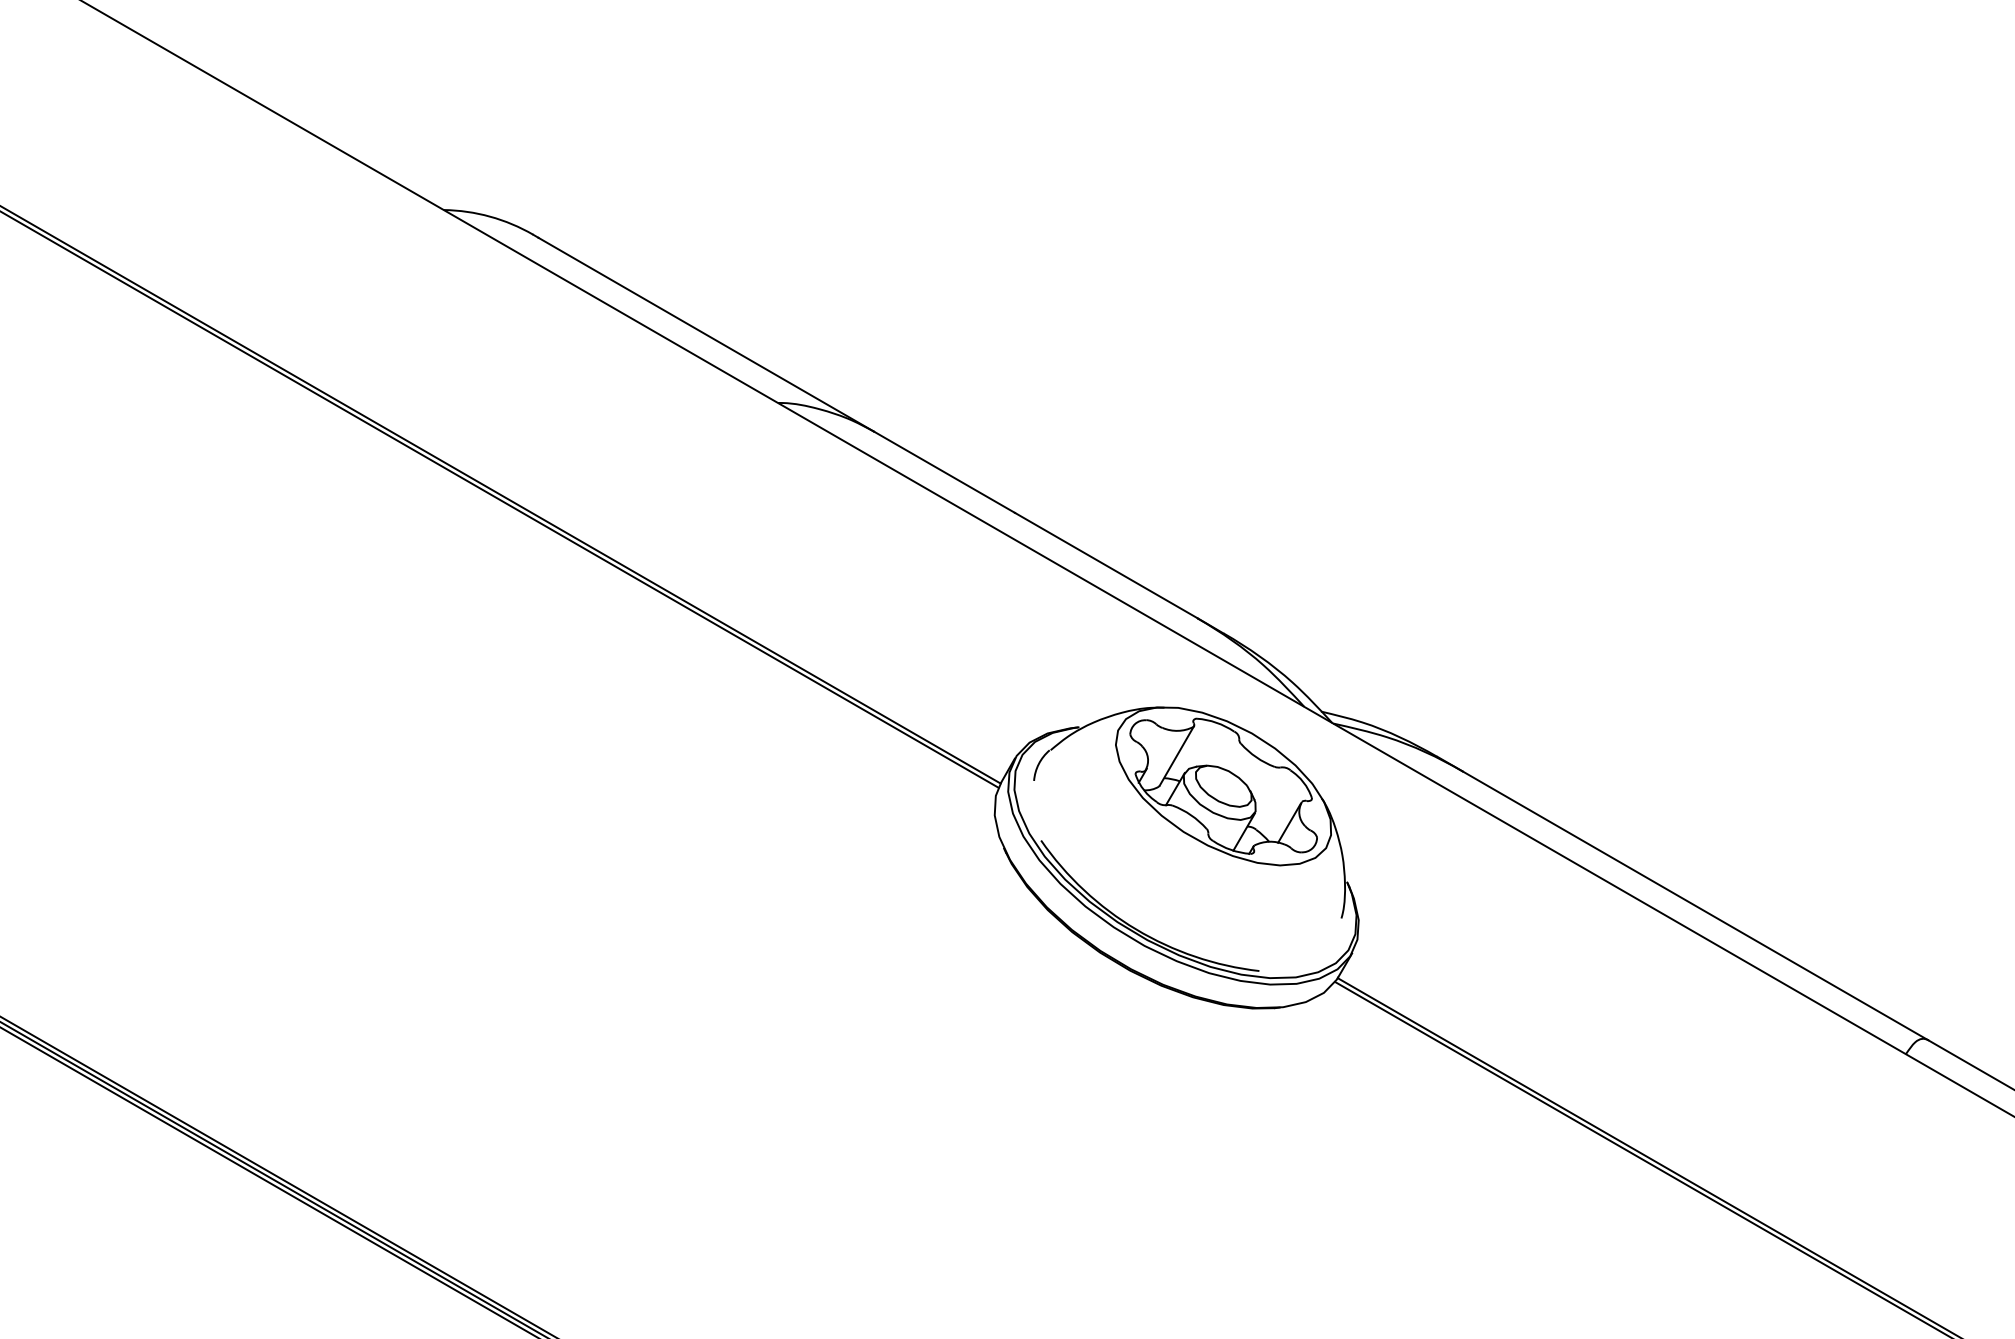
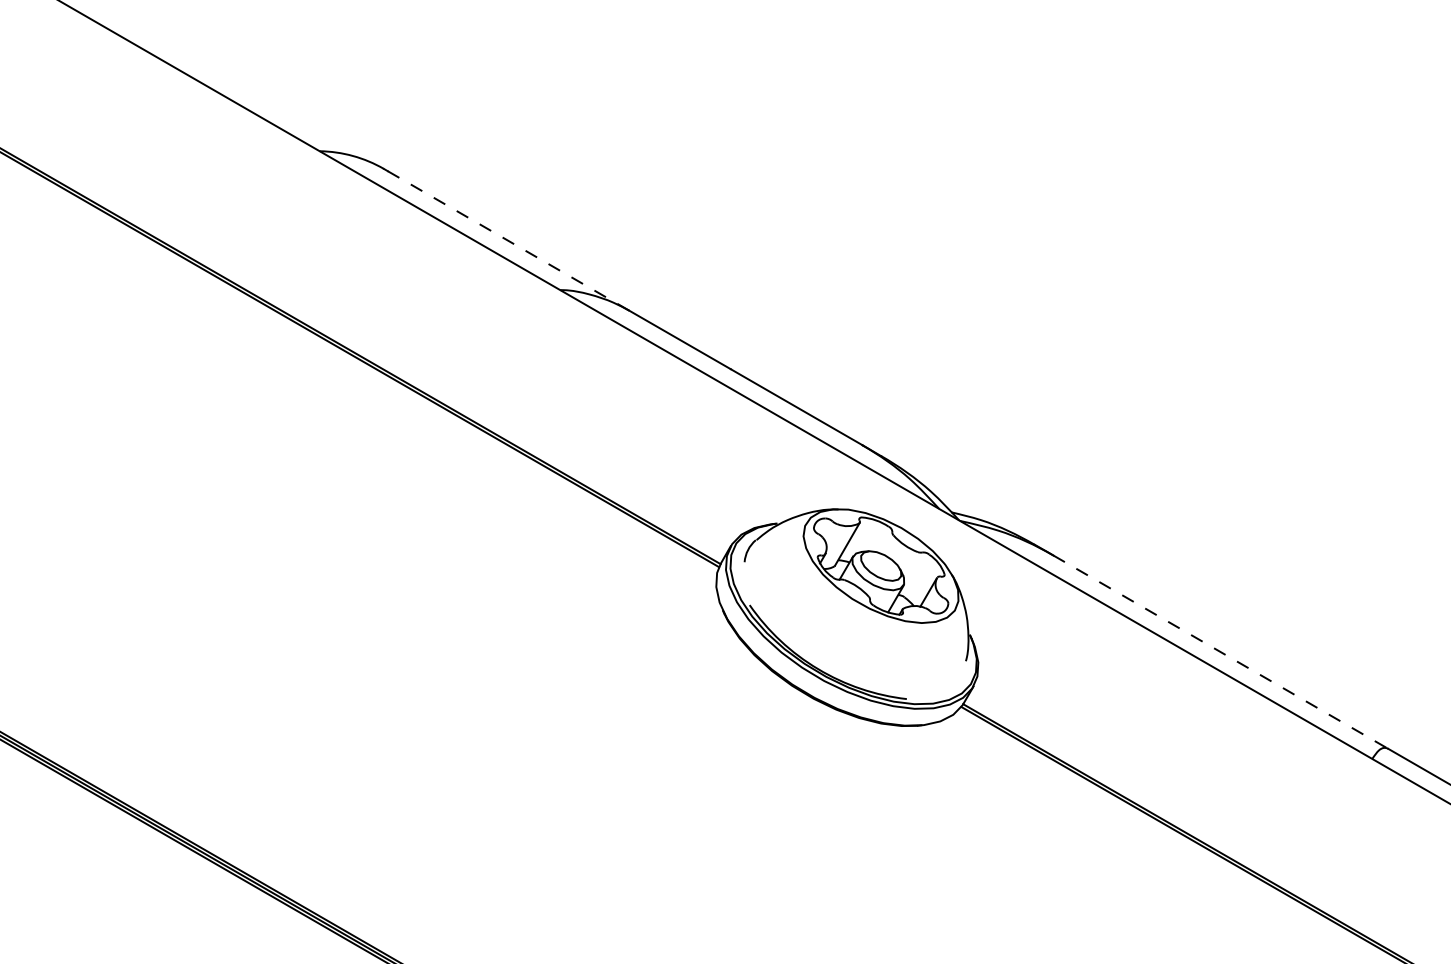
line: (706, 334) -> (508, 240), solid -> dashed
line: (1695, 905) -> (1220, 651), solid -> dashed

